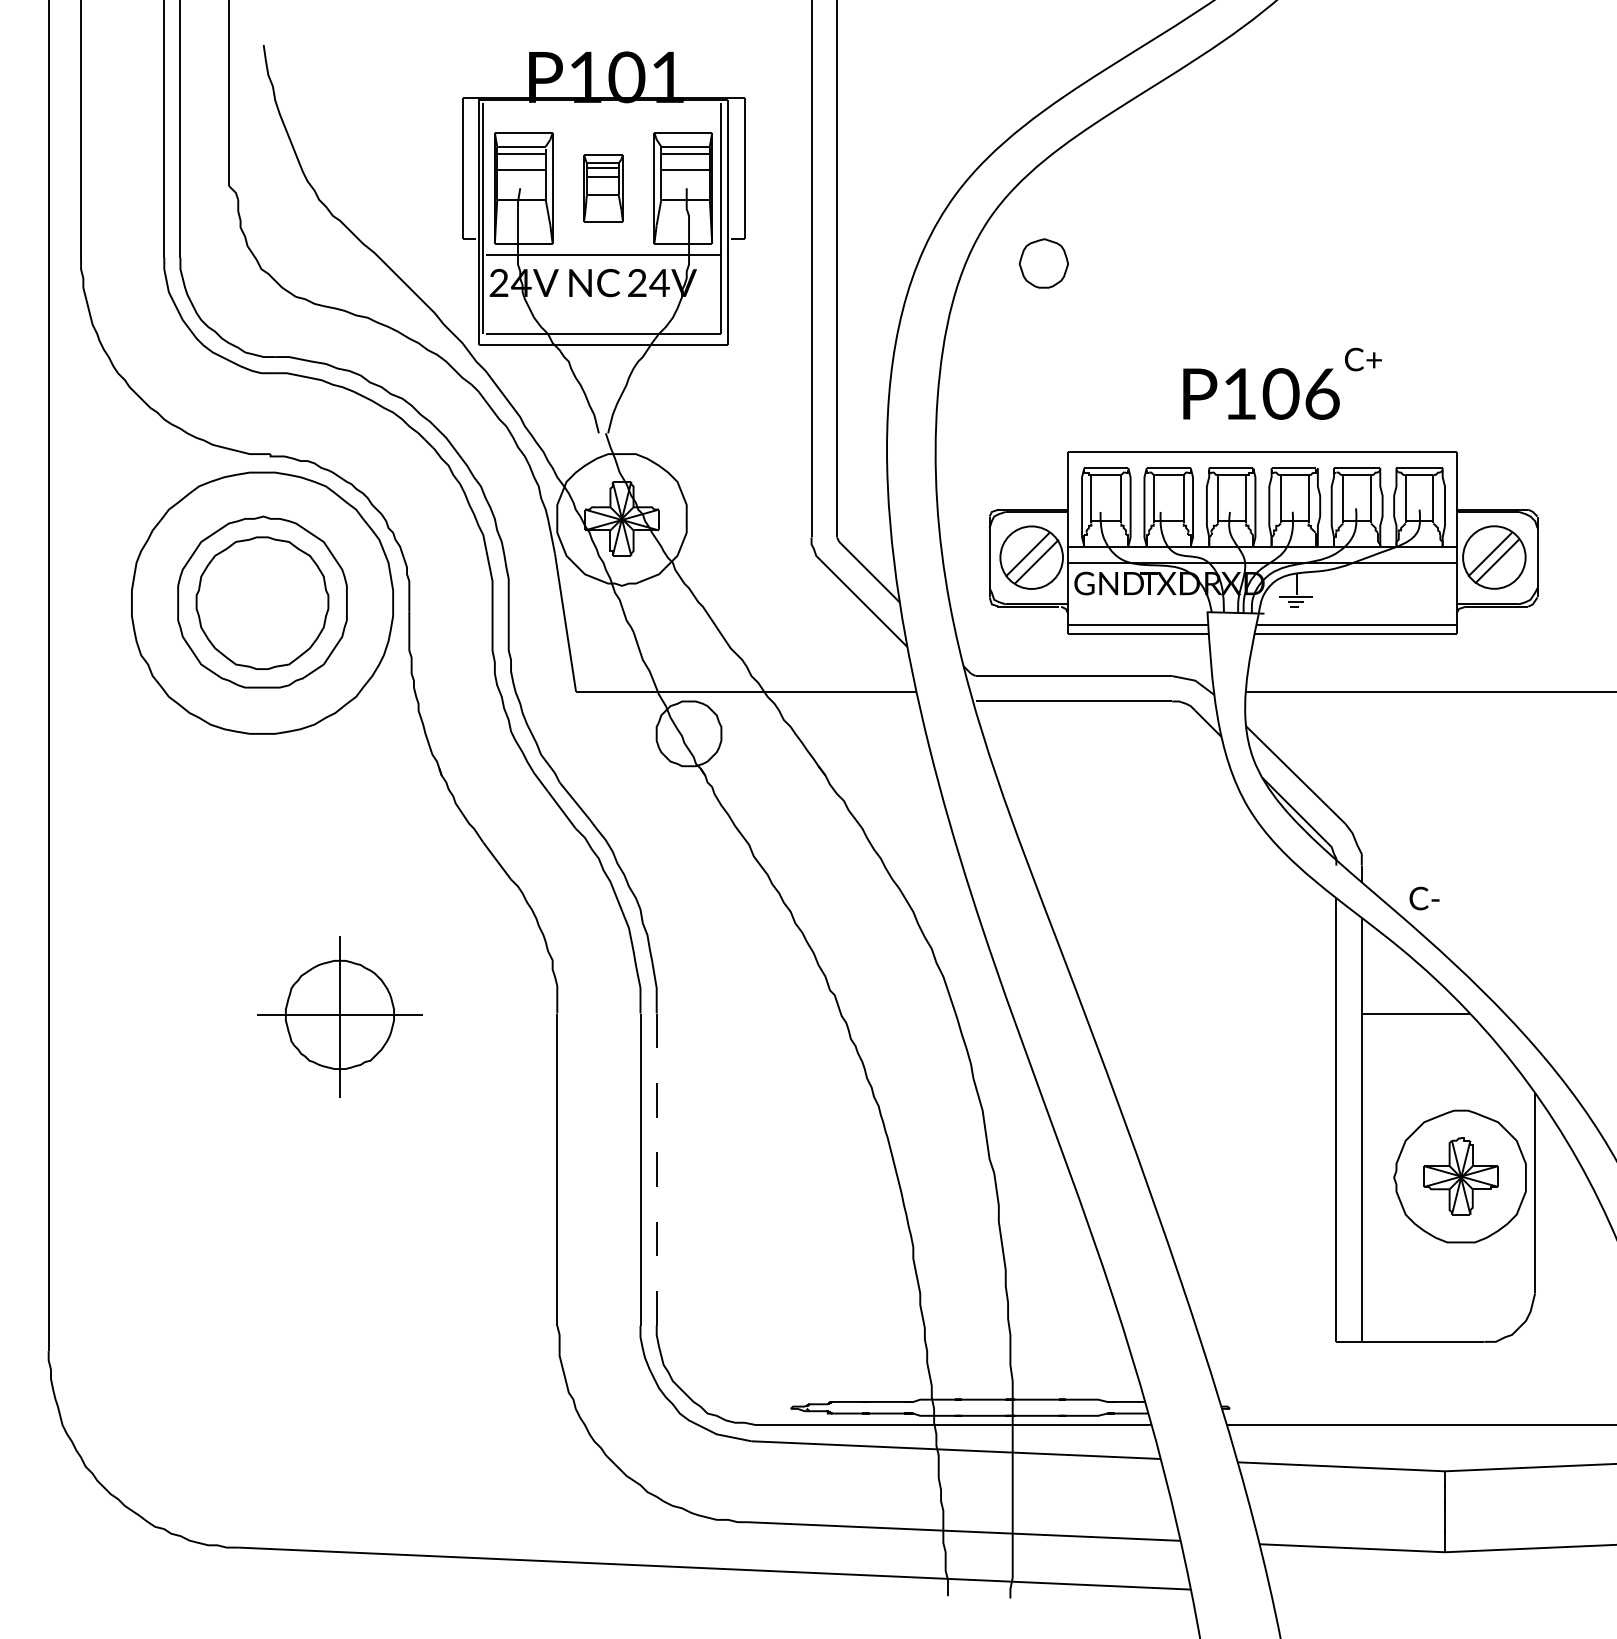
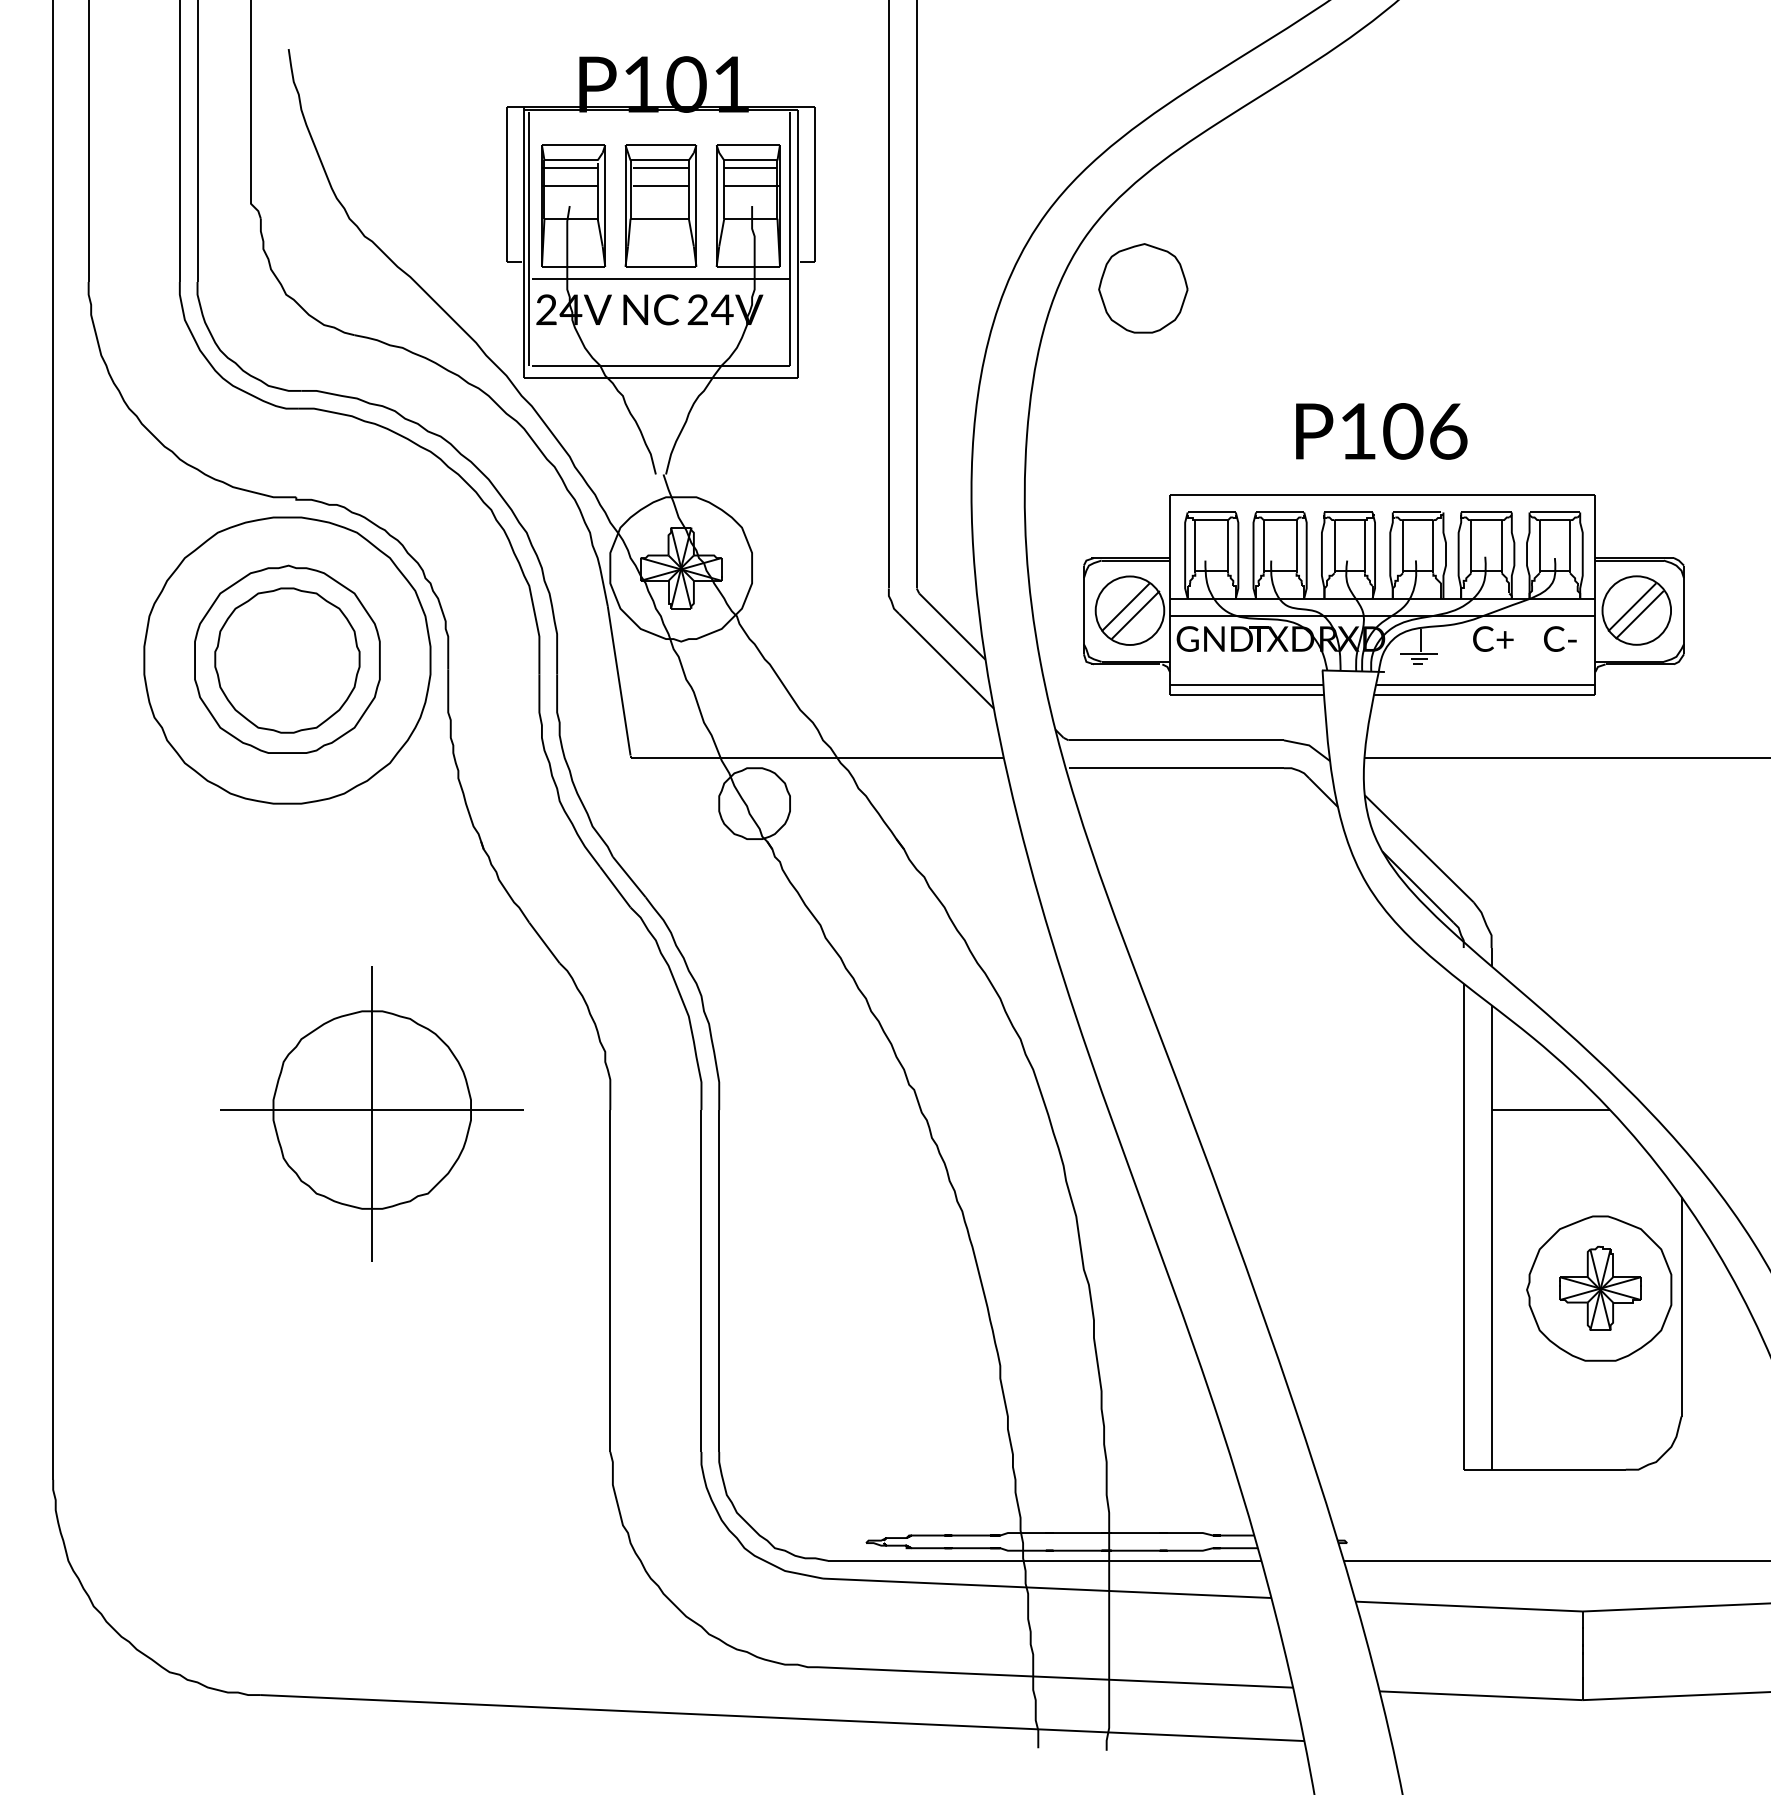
part: (603, 188) -> (660, 206), size x1.67
part: (1043, 263) -> (1142, 288), size x1.67
text: (1362, 359) -> (1492, 638), moved
text: (1424, 898) -> (1560, 638), moved
part: (339, 1016) -> (371, 1113), size x1.67
line: (656, 1169) -> (718, 1280), dashed -> solid

